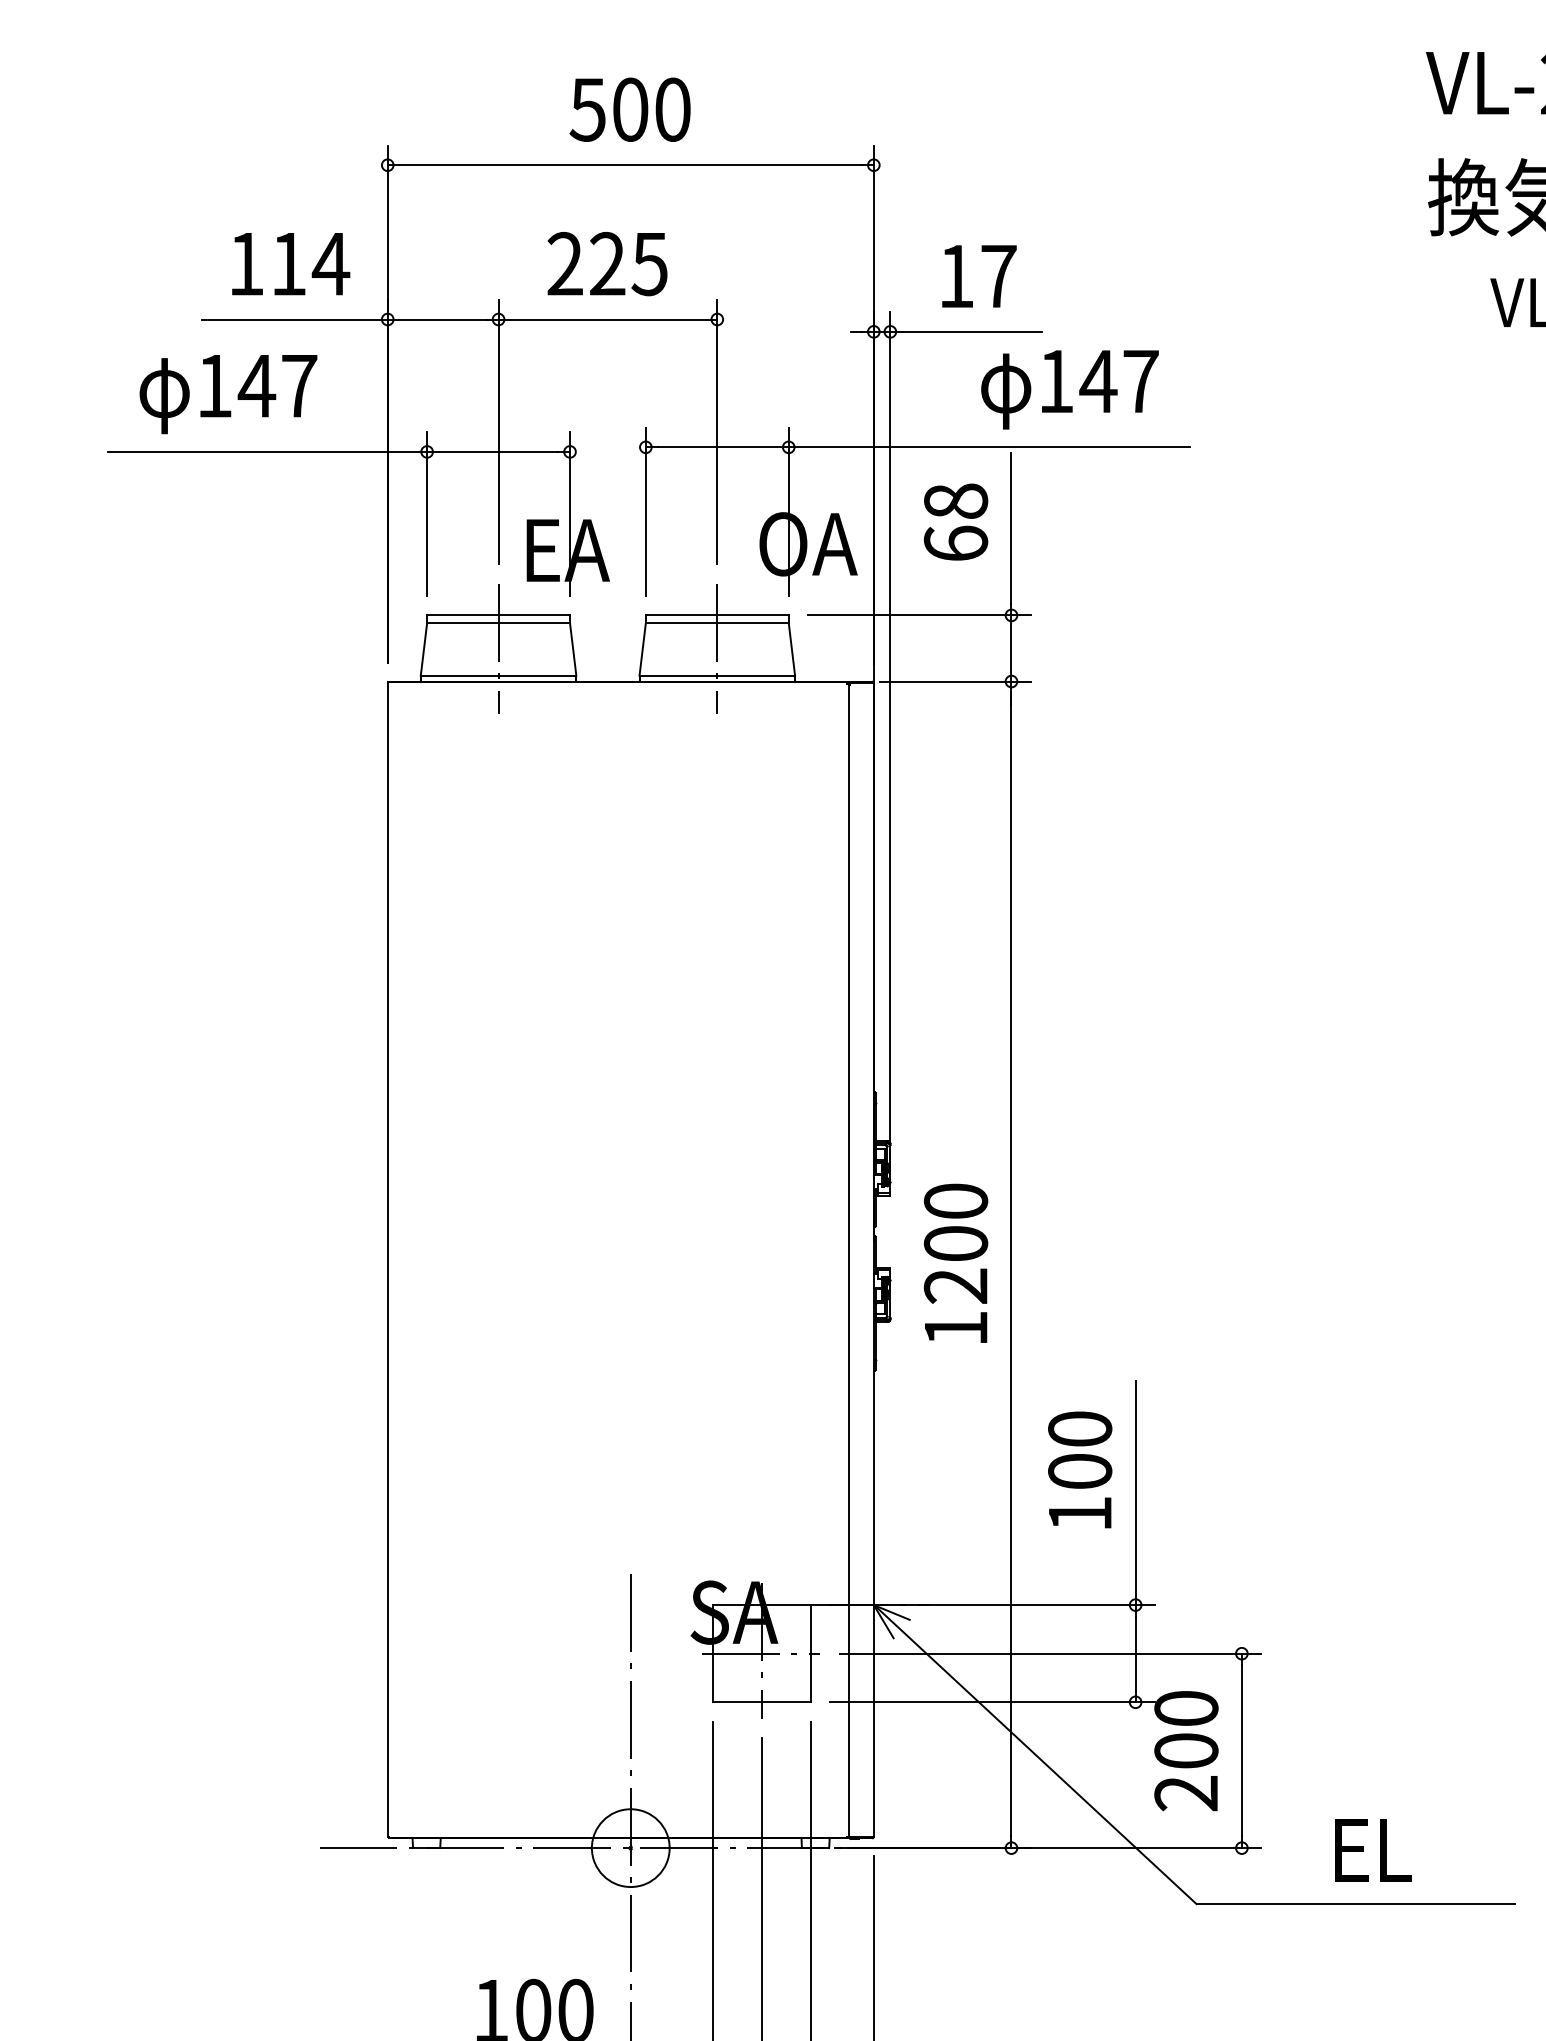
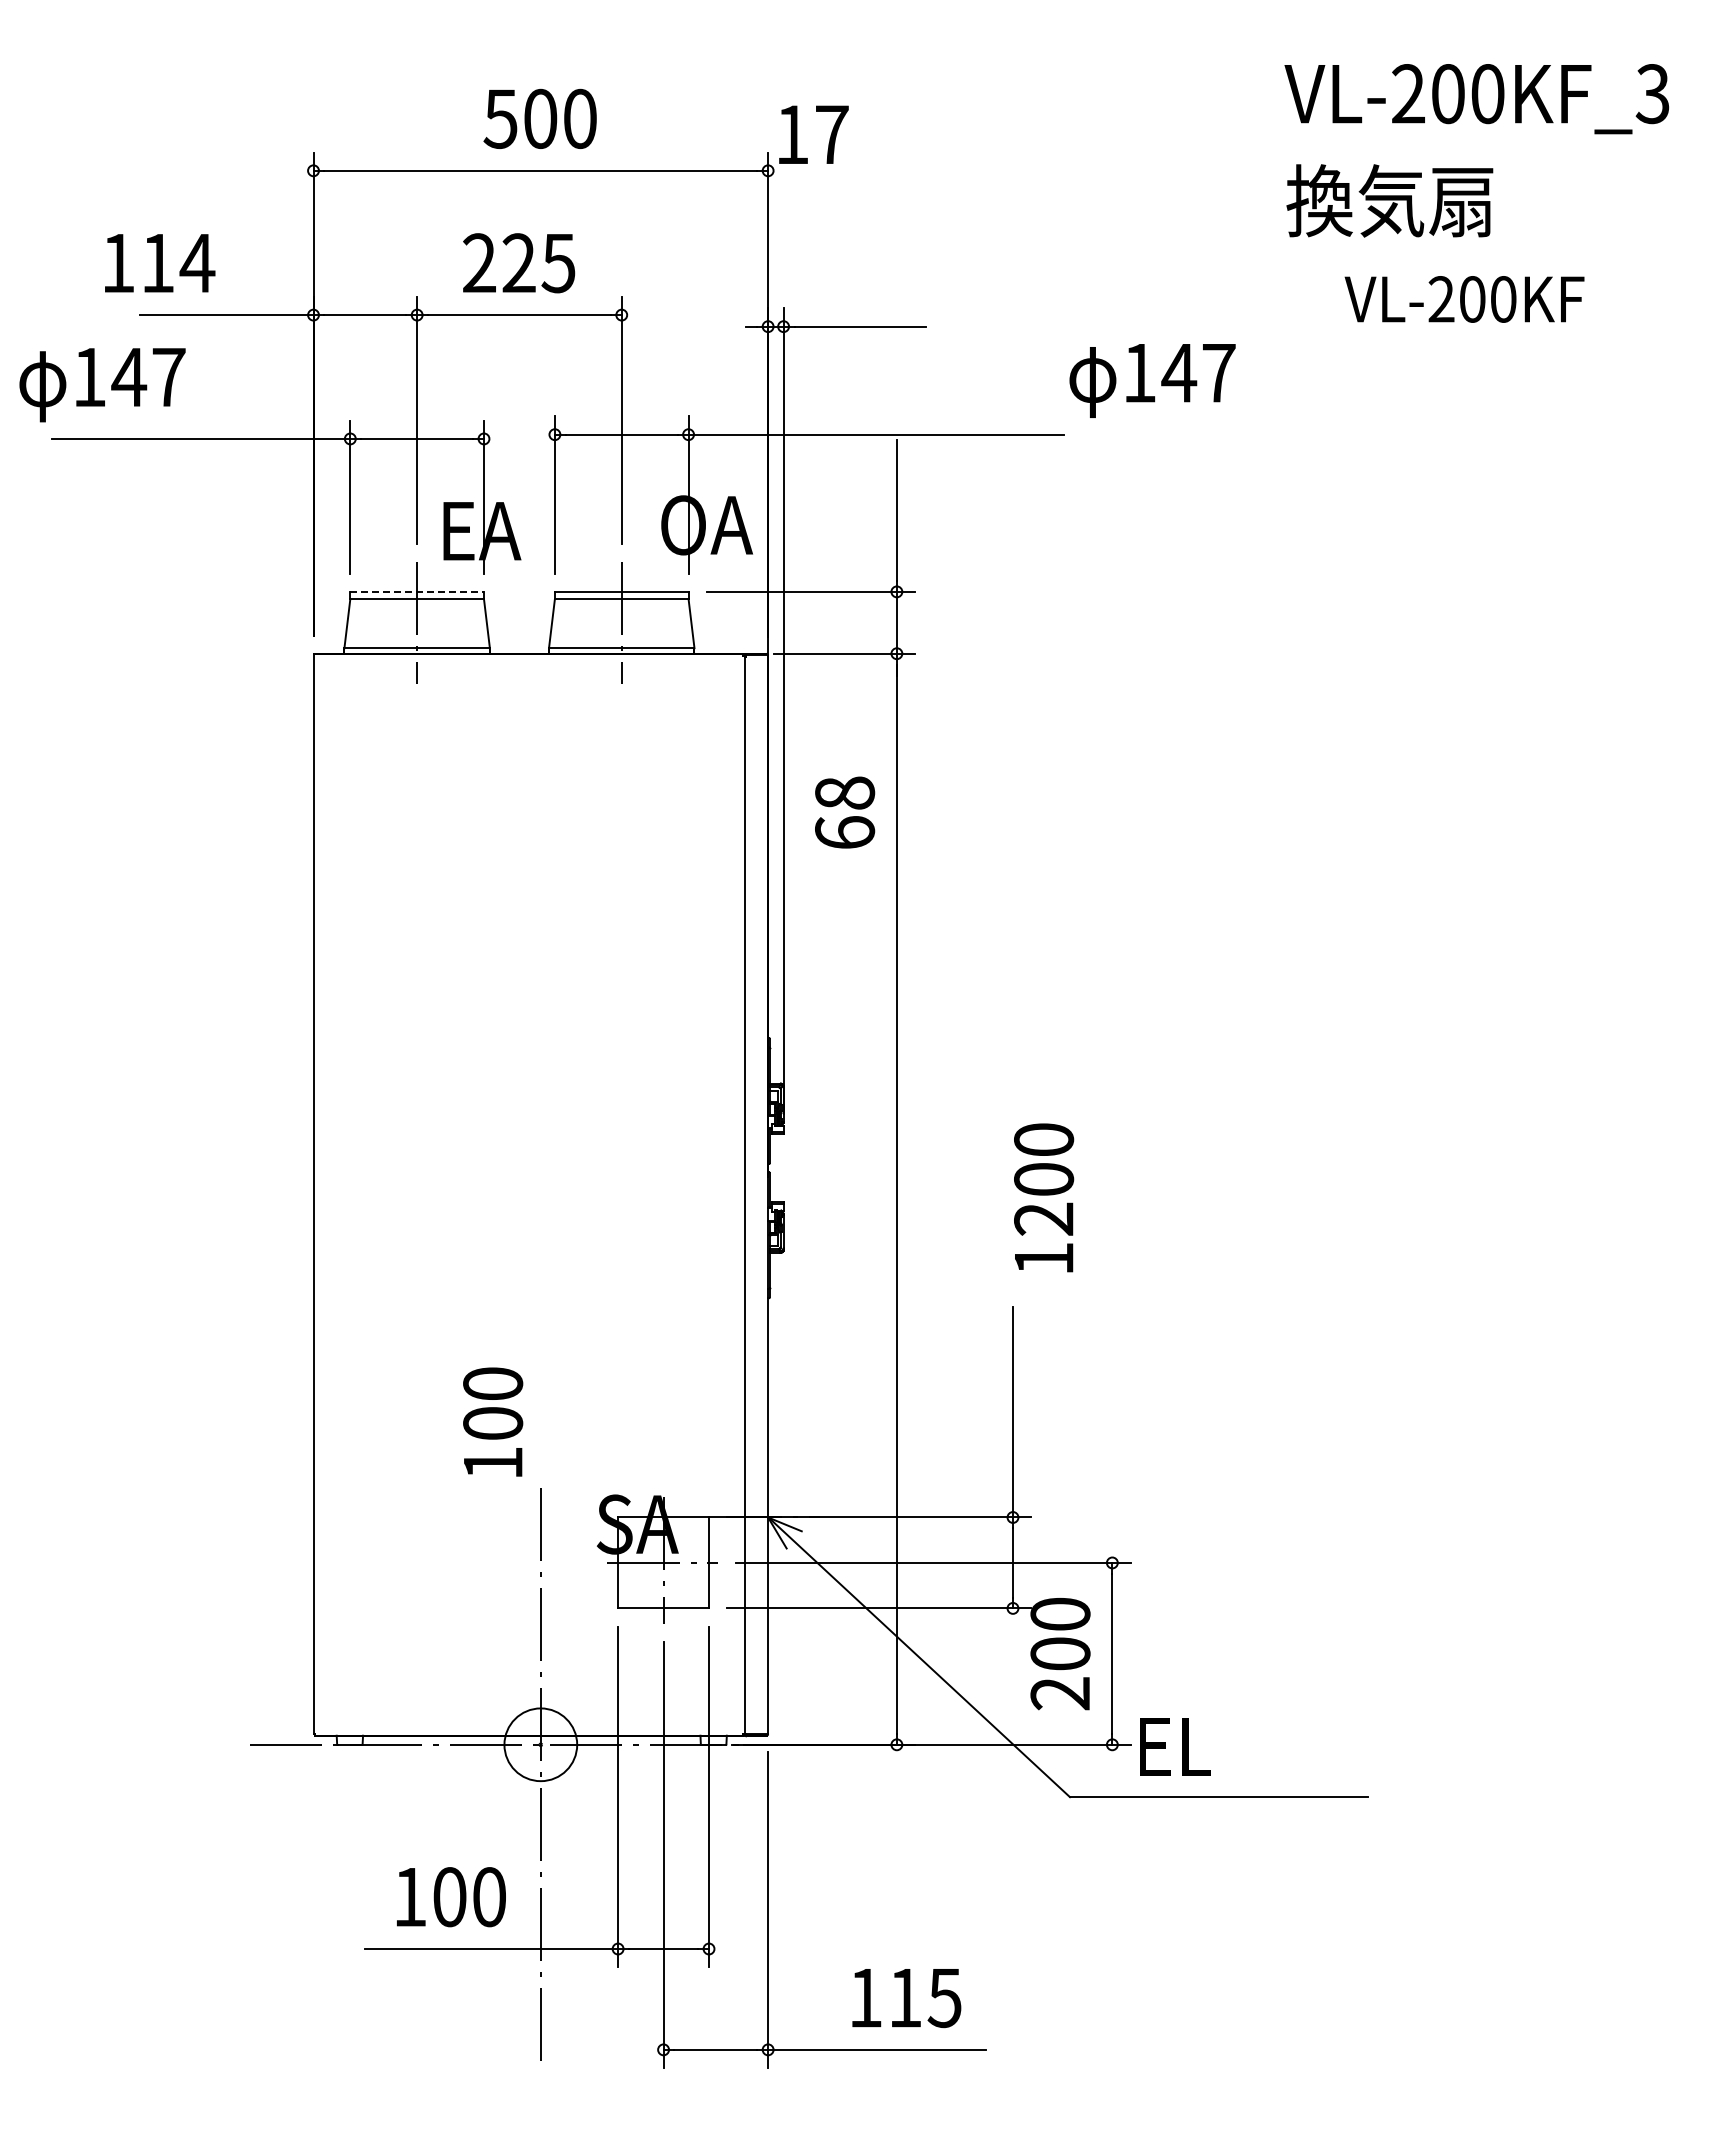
text: (291, 264) -> (160, 263), moved
text: (979, 276) -> (813, 134), moved
text: (1069, 389) -> (1152, 380), moved
text: (228, 394) -> (102, 385), moved
text: (956, 522) -> (845, 812), moved
line: (498, 615) -> (417, 591), solid -> dashed
text: (956, 1262) -> (1044, 1197), moved
text: (1080, 1469) -> (493, 1421), moved
text: (1373, 1849) -> (1175, 1746), moved

